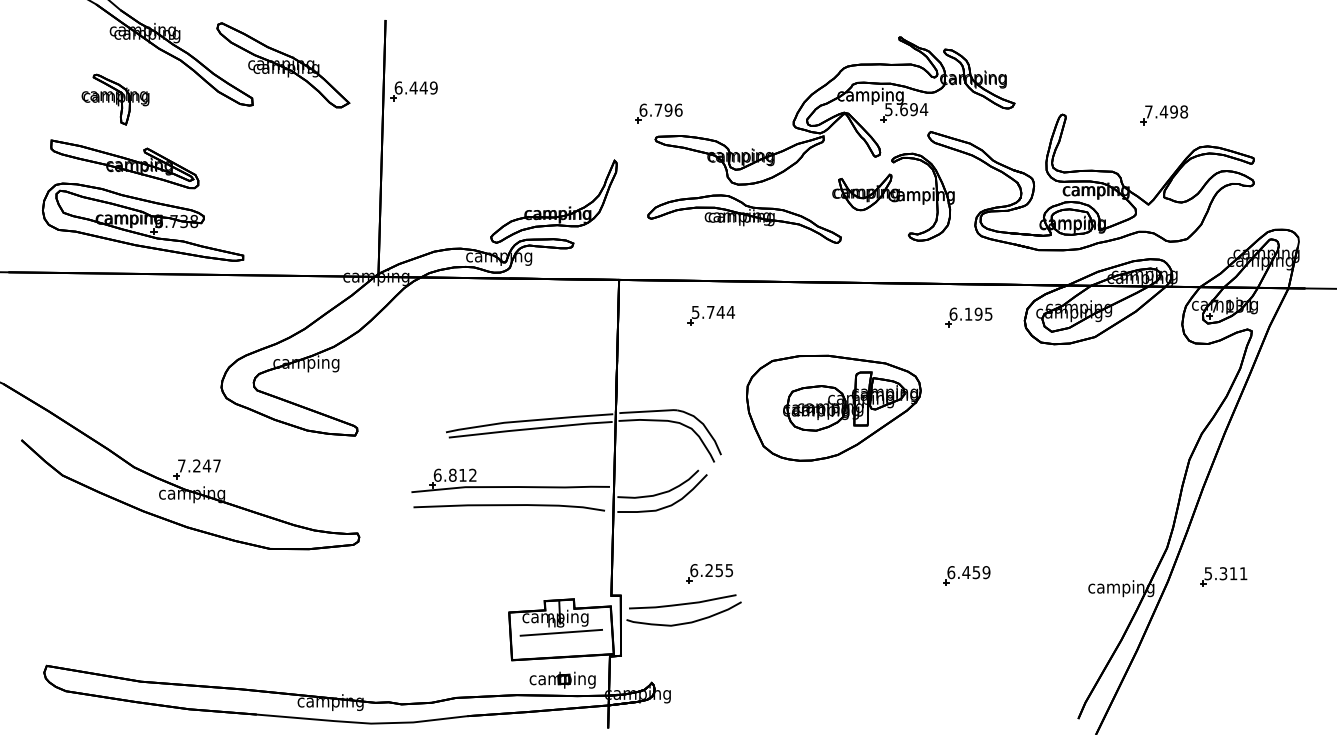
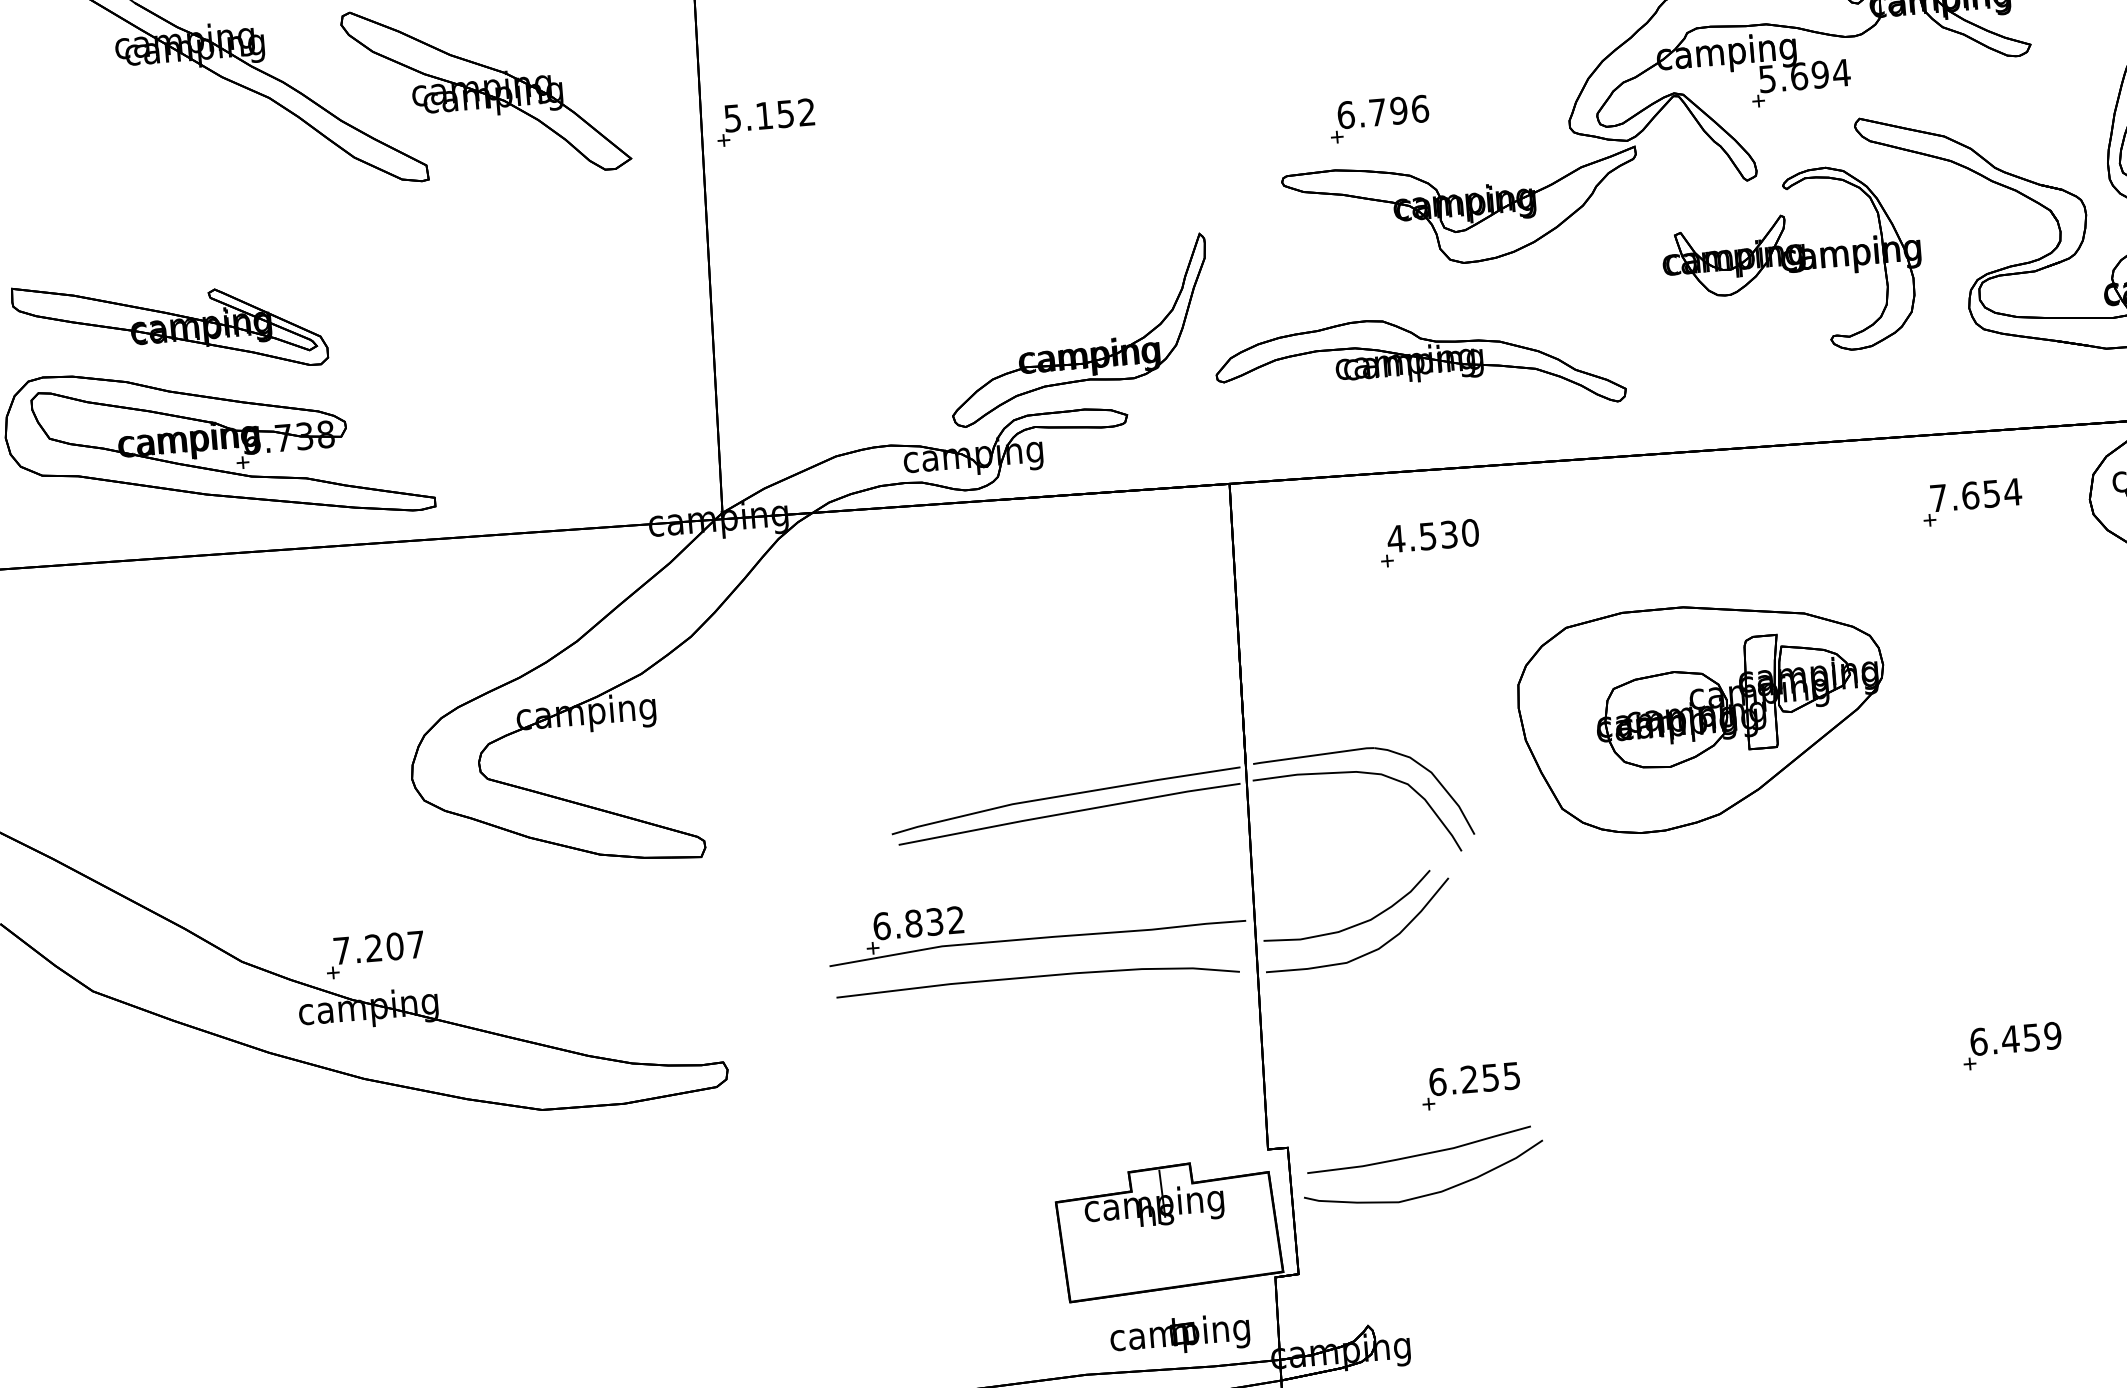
text: (415, 87) -> (768, 114), 6.449 -> 5.152
part: (115, 99) -> (139, 191), removed
part: (658, 113) -> (1378, 119), moved
part: (744, 218) -> (1419, 365), moved
text: (713, 311) -> (1433, 533), 5.744 -> 4.530
text: (970, 313) -> (1974, 493), 6.195 -> 7.654
text: (206, 465) -> (393, 945), 7.247 -> 7.207
text: (462, 474) -> (933, 920), 6.812 -> 6.832
line: (561, 632) -> (1169, 1235), removed

